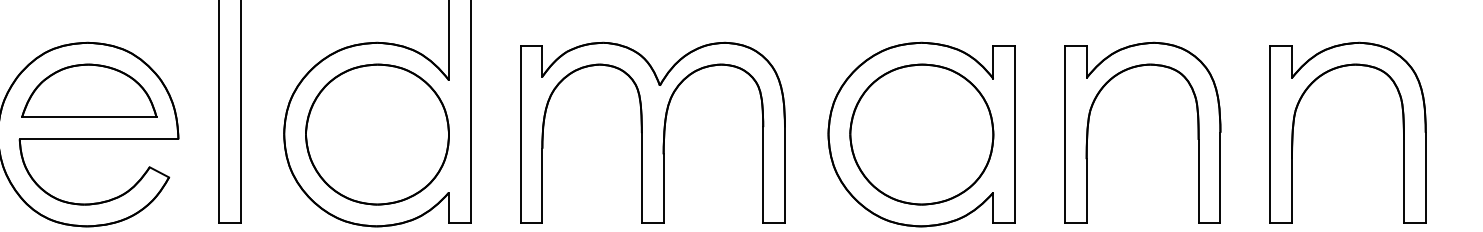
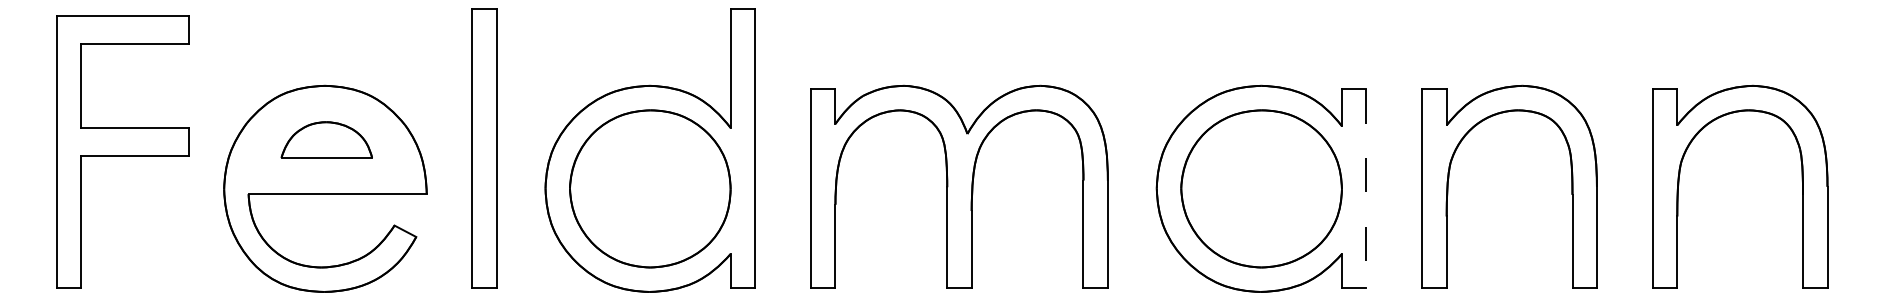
part: (89, 90) -> (326, 139), size x0.6
line: (1015, 134) -> (1366, 188), solid -> dashed

